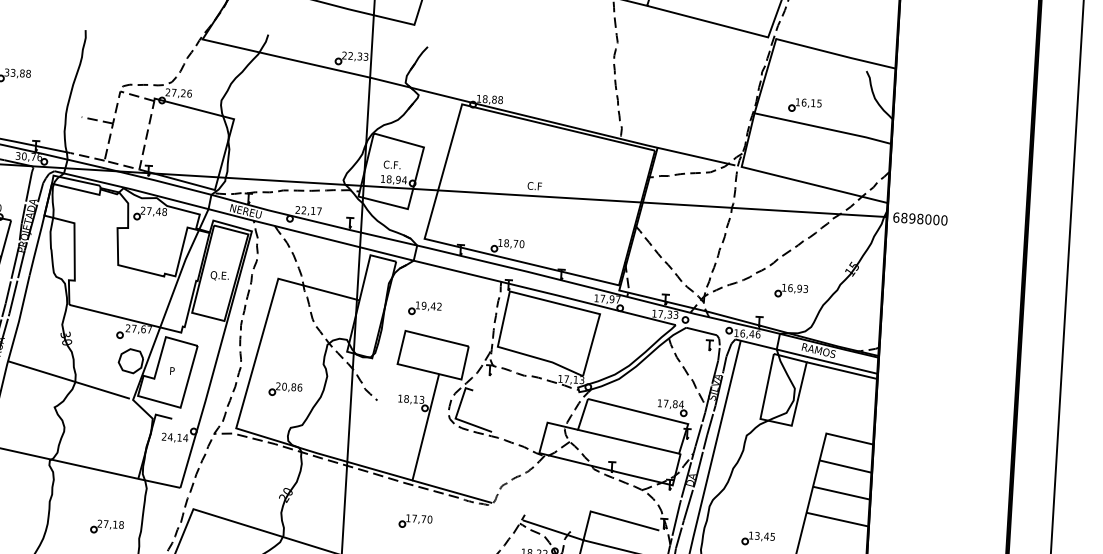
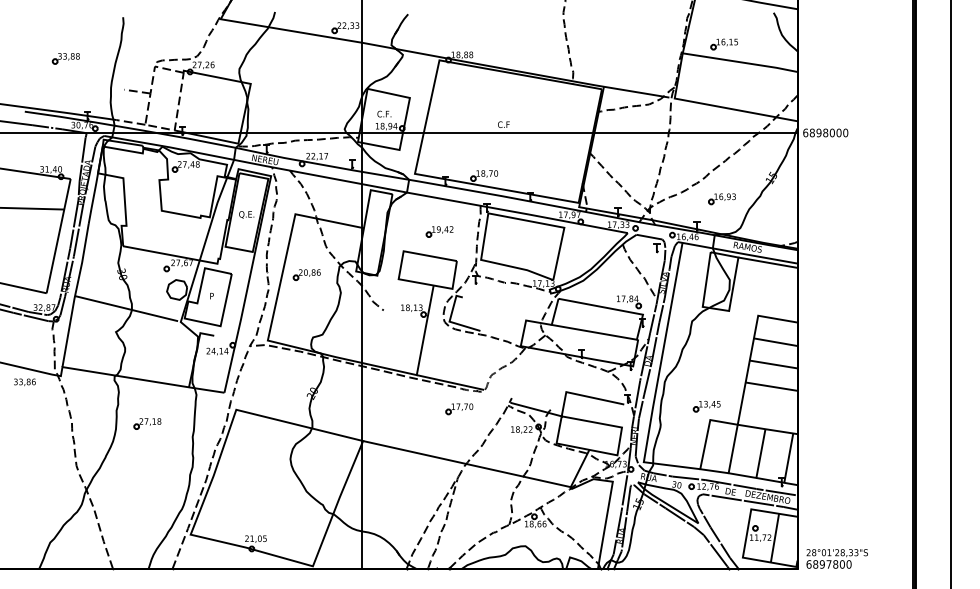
part: (424, 308) -> (439, 231), moved
part: (285, 389) -> (306, 274), moved
part: (415, 522) -> (459, 409), moved
part: (107, 526) -> (147, 423), moved

